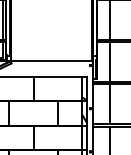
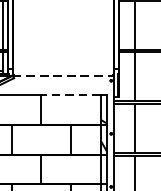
line: (52, 61) -> (64, 75), solid -> dashed
line: (57, 77) -> (70, 95), solid -> dashed

